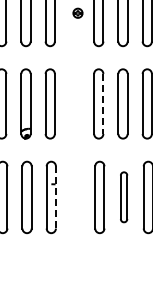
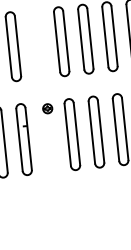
line: (103, 104) -> (66, 41), dashed -> solid
part: (77, 168) -> (47, 108), added
part: (123, 196) -> (95, 131), size x1.43
line: (55, 197) -> (28, 139), dashed -> solid

